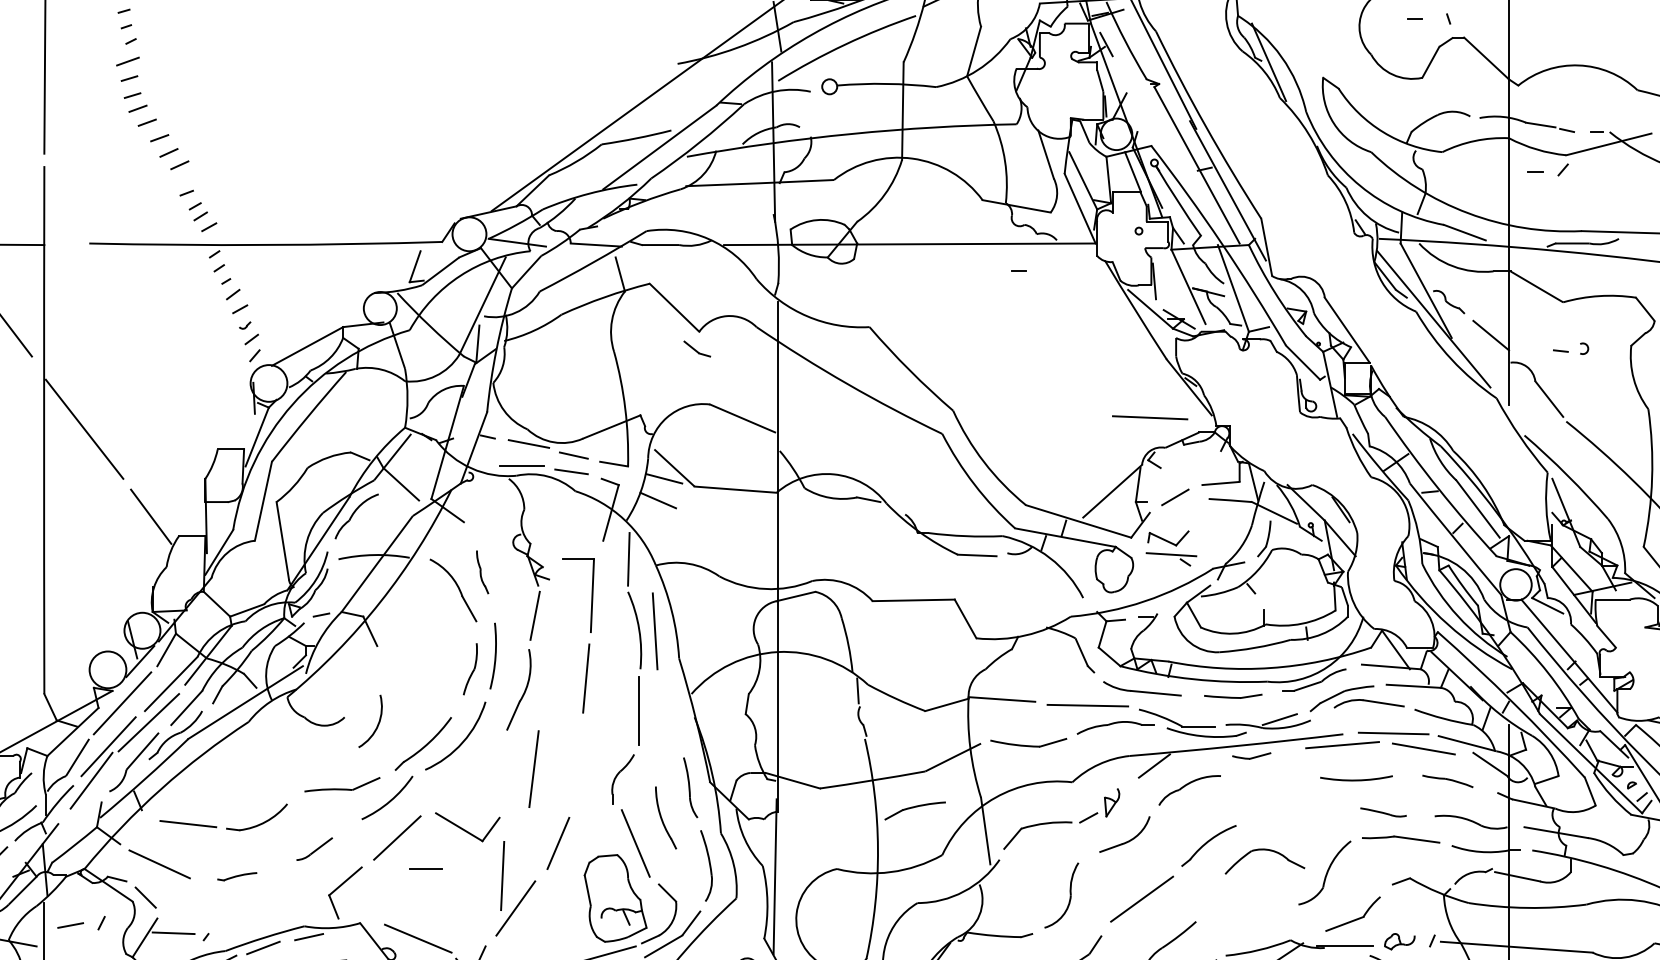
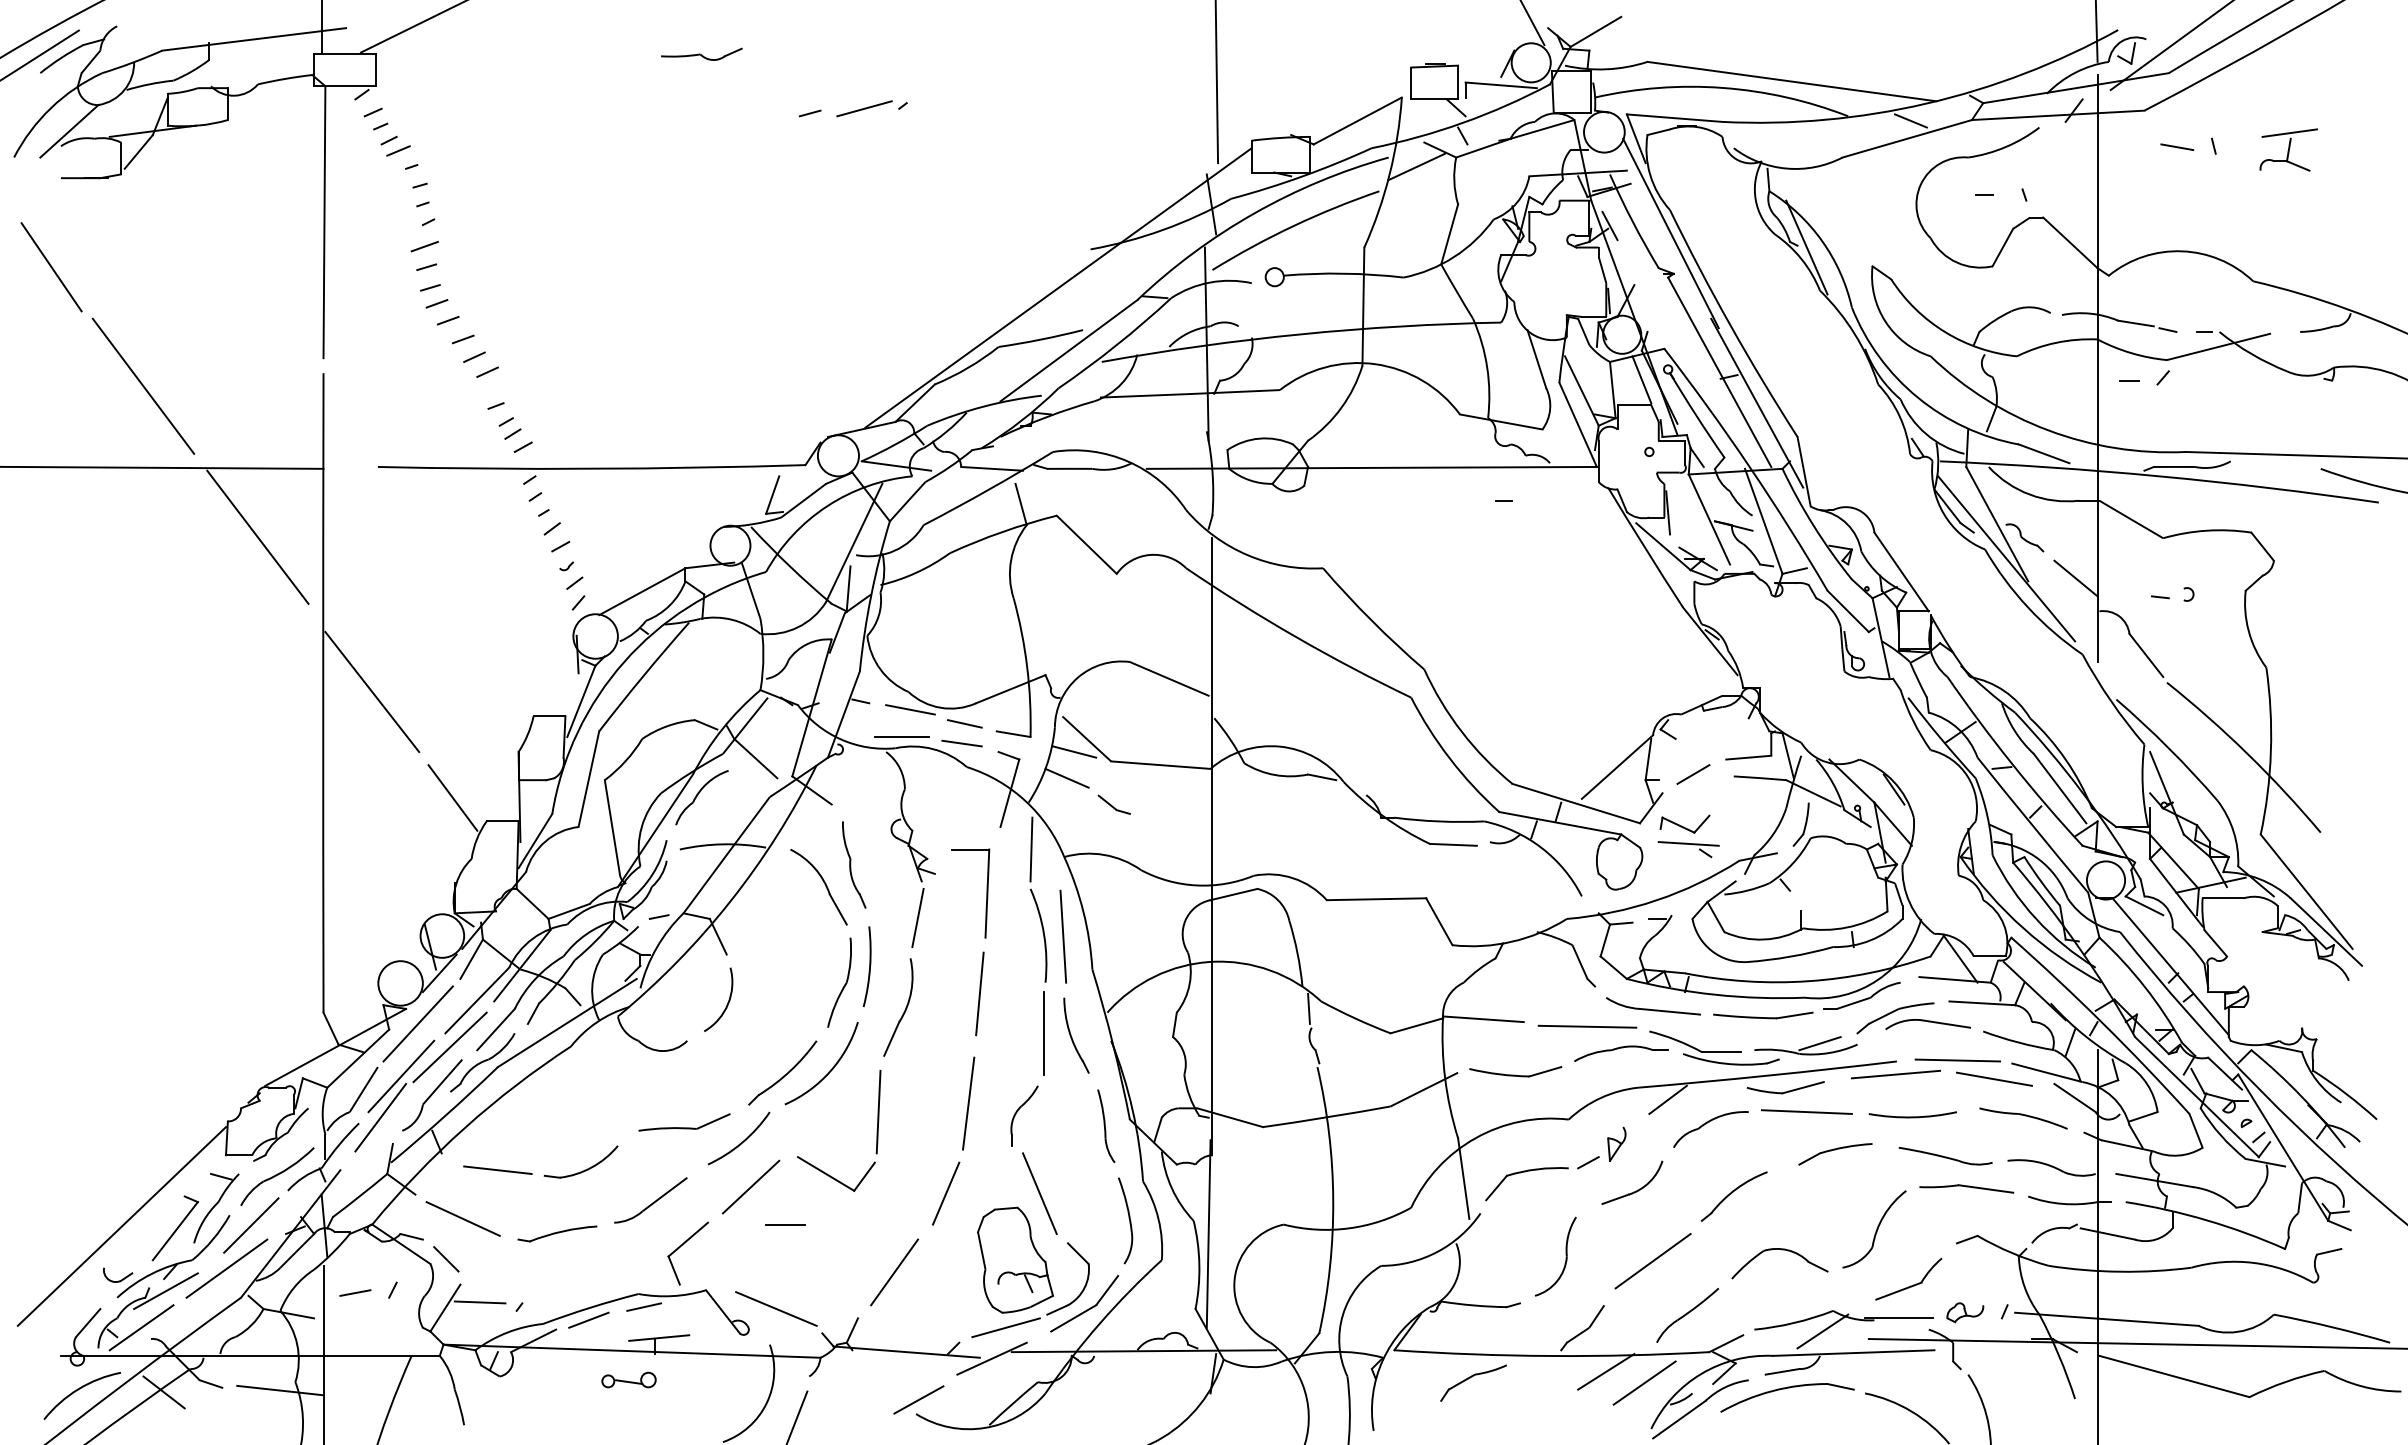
part: (696, 348) -> (1113, 804), moved
line: (1149, 417) -> (1806, 1111), moved
part: (482, 571) -> (854, 864), size x1.67
part: (470, 669) -> (839, 982), size x1.43
part: (1233, 696) -> (1763, 1015), size x1.43
arc: (377, 725) -> (726, 1004), moved
part: (1251, 755) -> (1785, 1087), size x1.67
line: (533, 769) -> (968, 1103), moved
part: (1447, 781) -> (2023, 1118), size x1.43
part: (915, 811) -> (1835, 1154), moved
part: (1383, 811) -> (1945, 1155), size x1.67
part: (666, 817) -> (1076, 1035), moved
part: (314, 849) -> (650, 1200), size x1.67
part: (1266, 850) -> (1781, 1250), moved
line: (502, 875) -> (878, 1111), moved
part: (237, 876) -> (557, 1233), size x1.67

